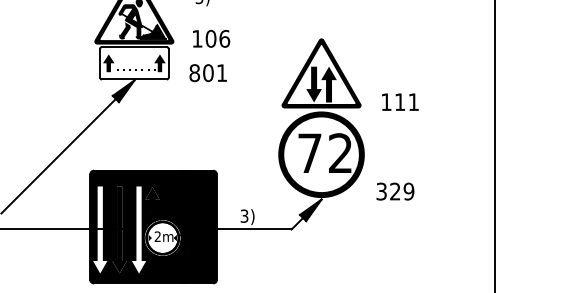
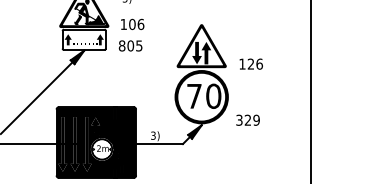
text: (222, 72) -> (139, 45), 801 -> 805
text: (405, 101) -> (254, 63), 111 -> 126
text: (340, 152) -> (213, 95), 72 -> 70
fill: (99, 230) -> (62, 144), added
fill: (137, 230) -> (86, 144), added

